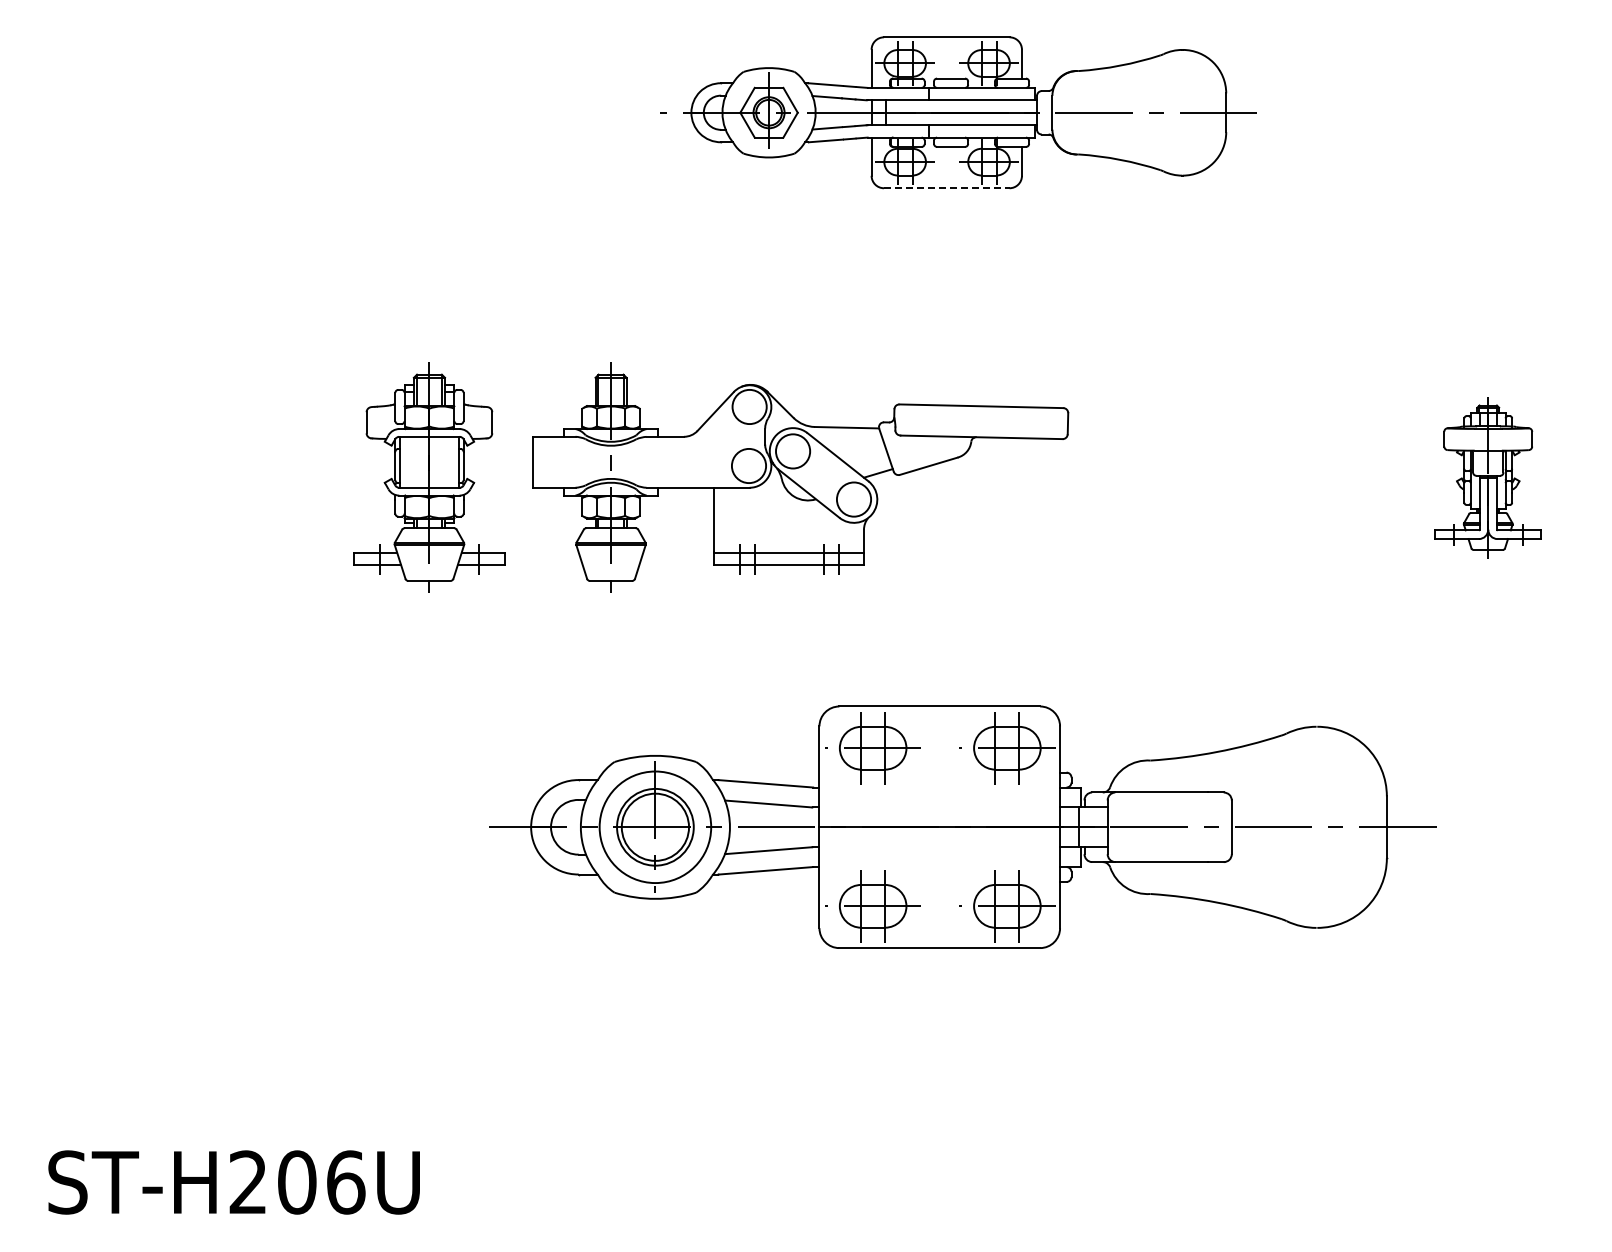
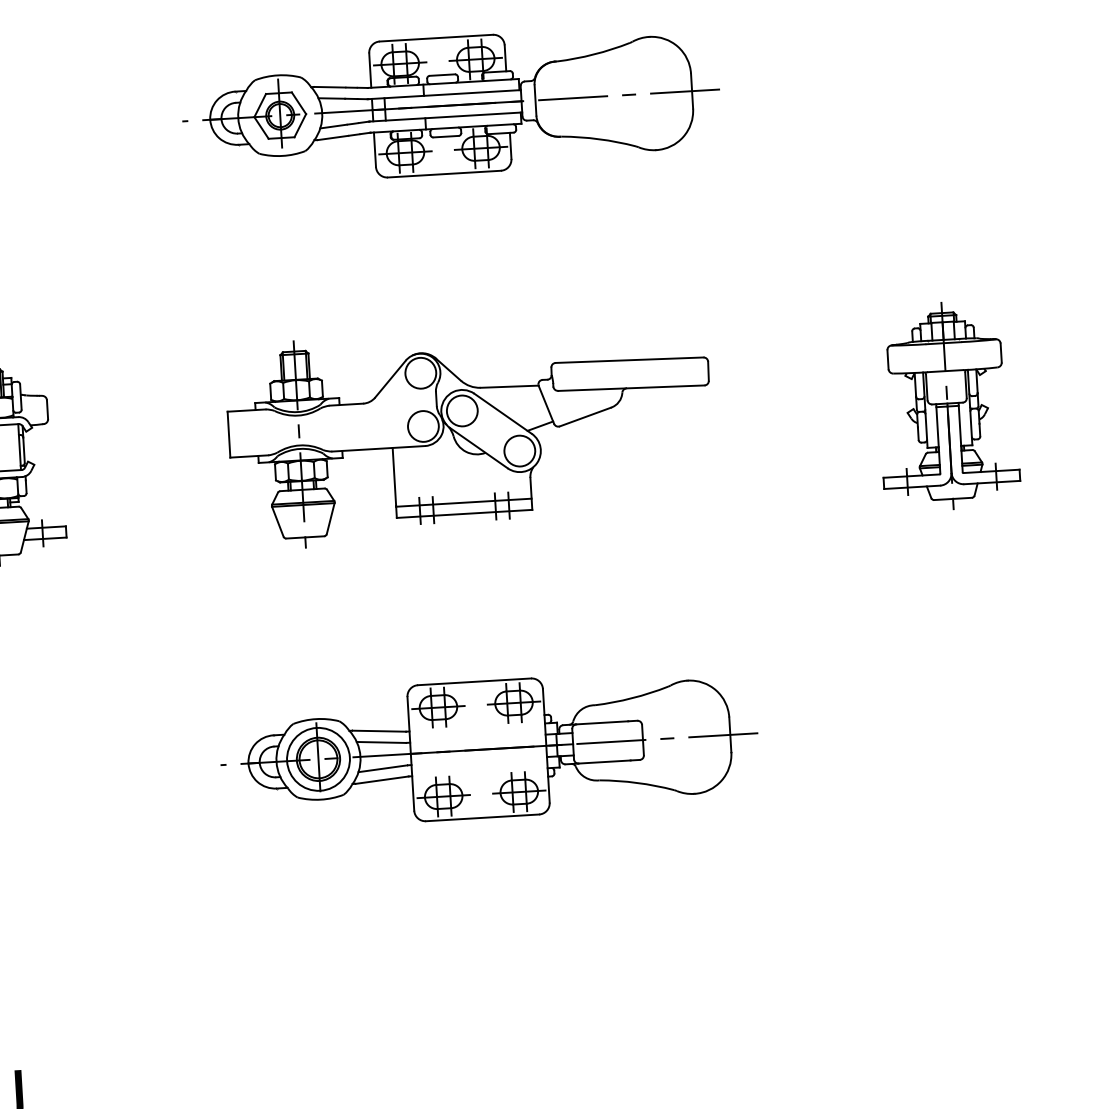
line: (946, 188) -> (444, 174), dashed -> solid
part: (800, 477) -> (470, 434), moved
part: (1488, 477) -> (947, 405), size x1.43
part: (958, 827) -> (489, 749), size x0.62

